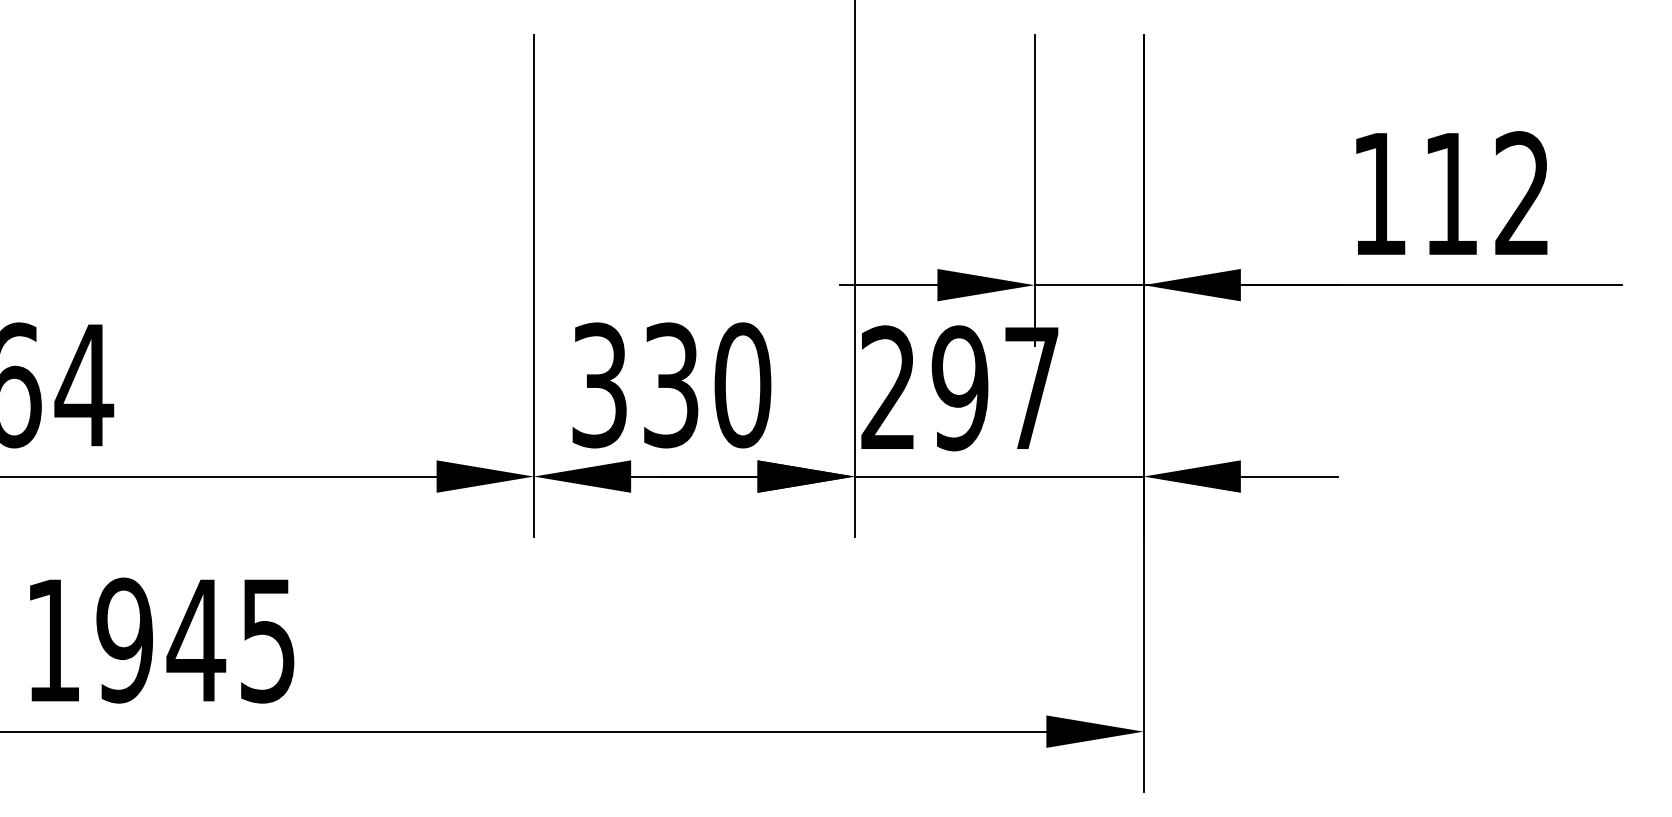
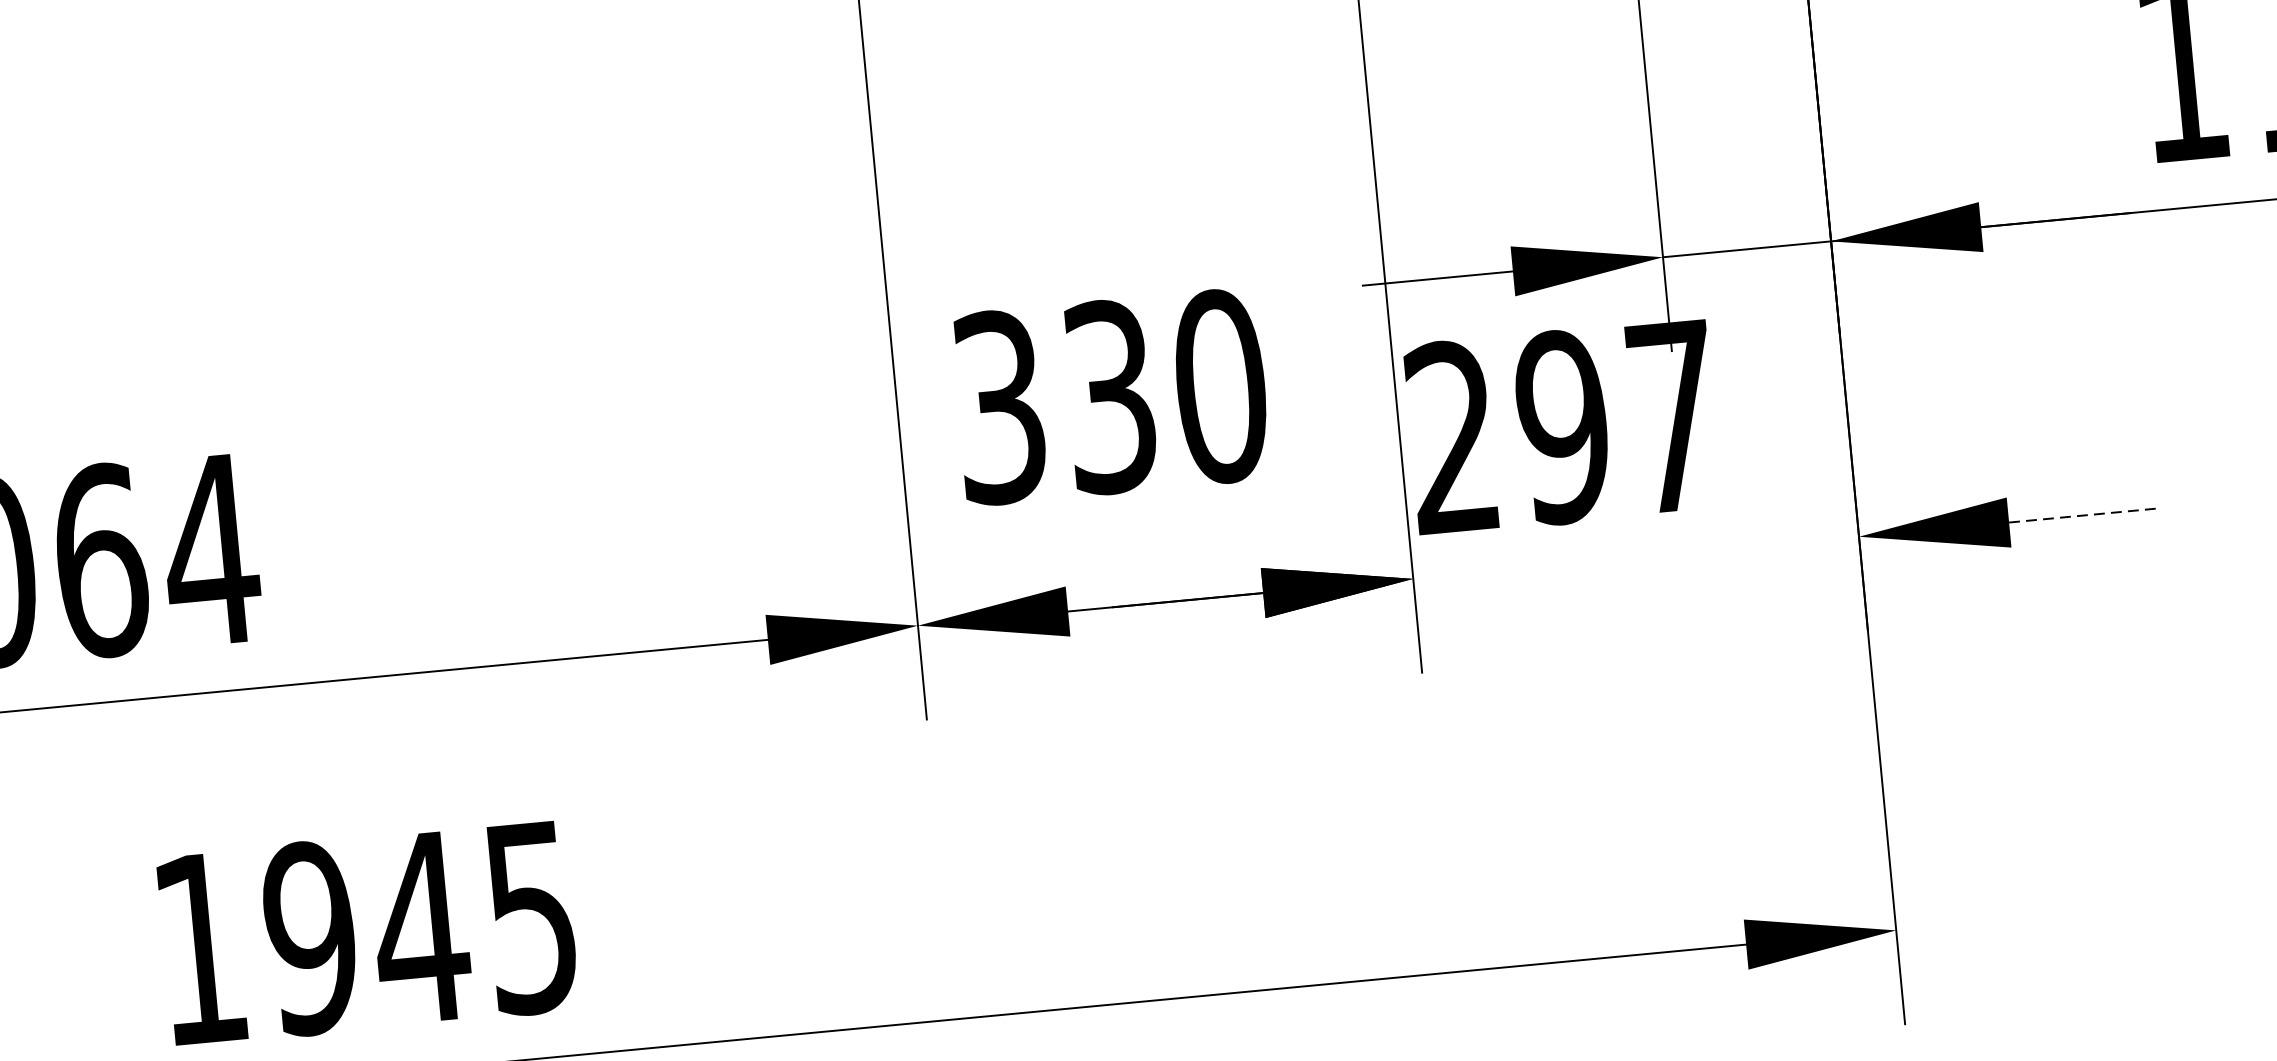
text: (671, 385) -> (1110, 397), moved
line: (998, 476) -> (1635, 557), removed
line: (1289, 476) -> (2084, 515), solid -> dashed

